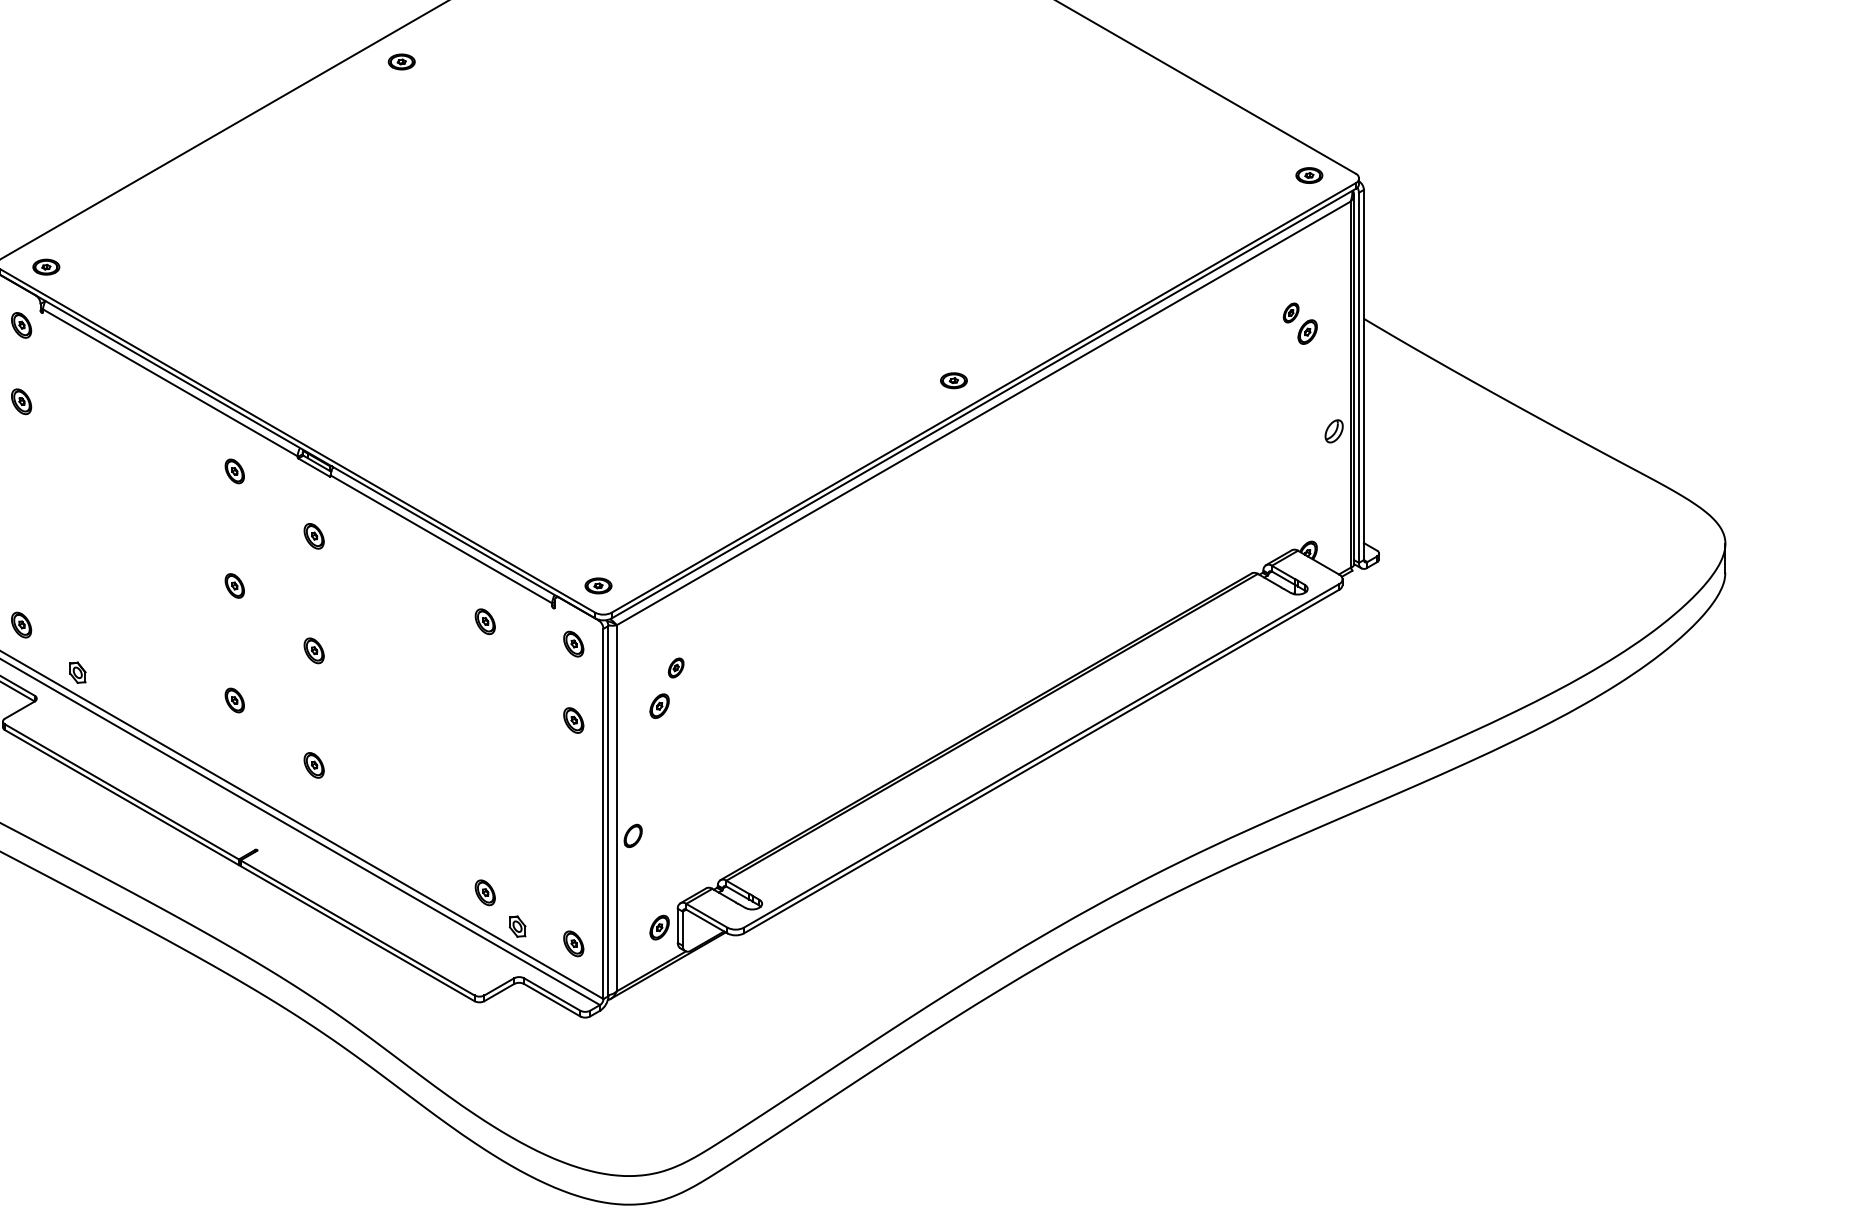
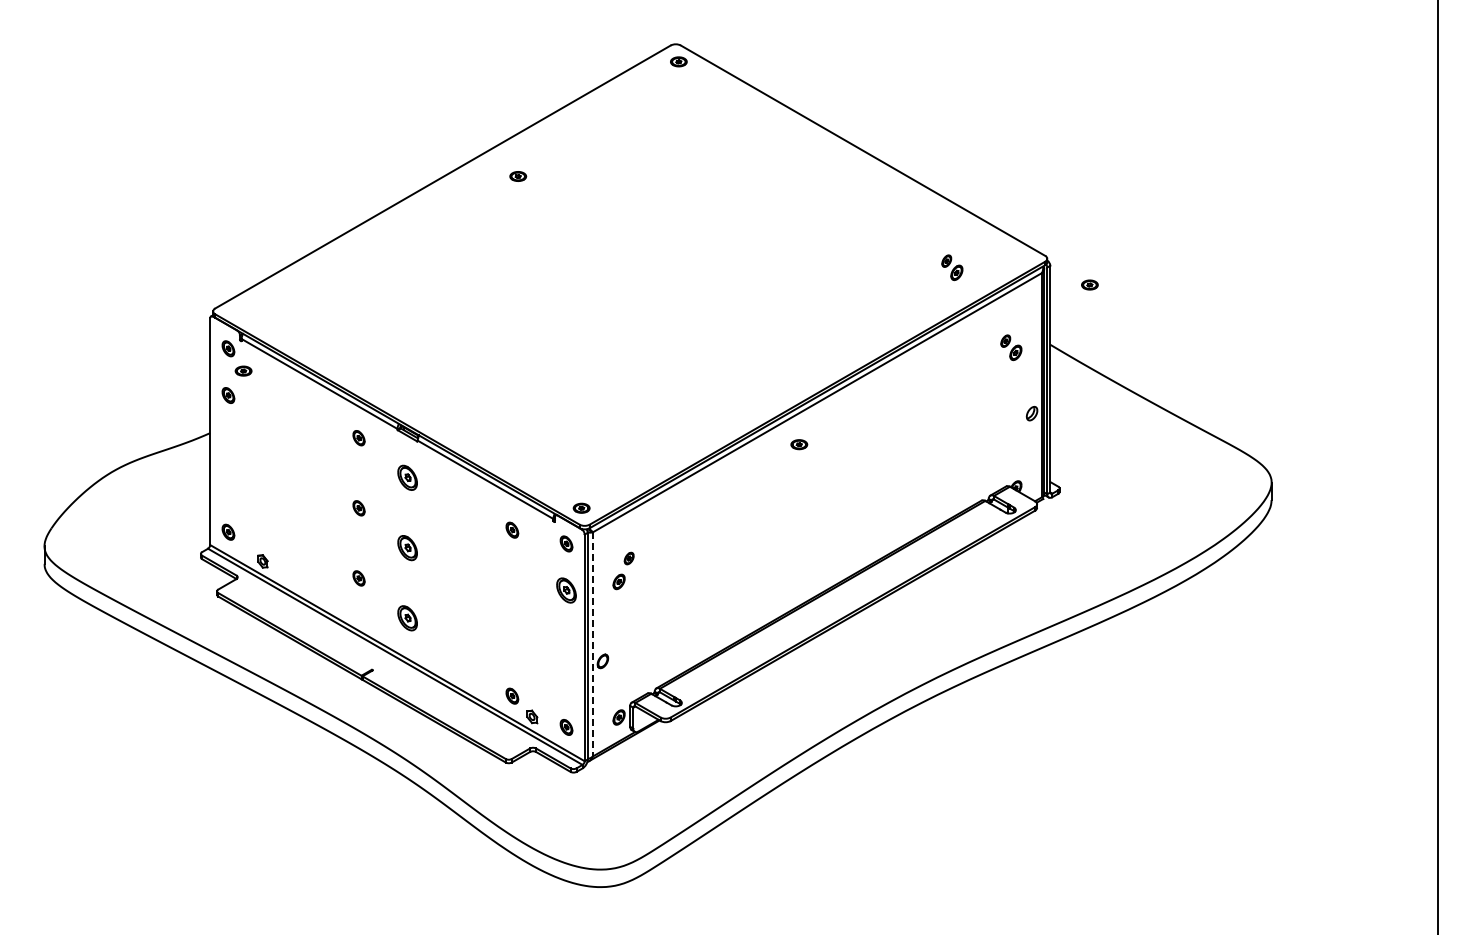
part: (402, 61) -> (518, 176), moved
part: (1308, 174) -> (1089, 284), moved
part: (1204, 192) -> (952, 267), added
part: (46, 266) -> (243, 370), moved
part: (954, 380) -> (799, 444), moved
part: (314, 535) -> (407, 477), size x1.6
part: (314, 649) -> (407, 547), size x1.6
part: (573, 720) -> (566, 590), size x1.6
part: (314, 764) -> (407, 617), size x1.6
line: (616, 808) -> (592, 644), solid -> dashed

